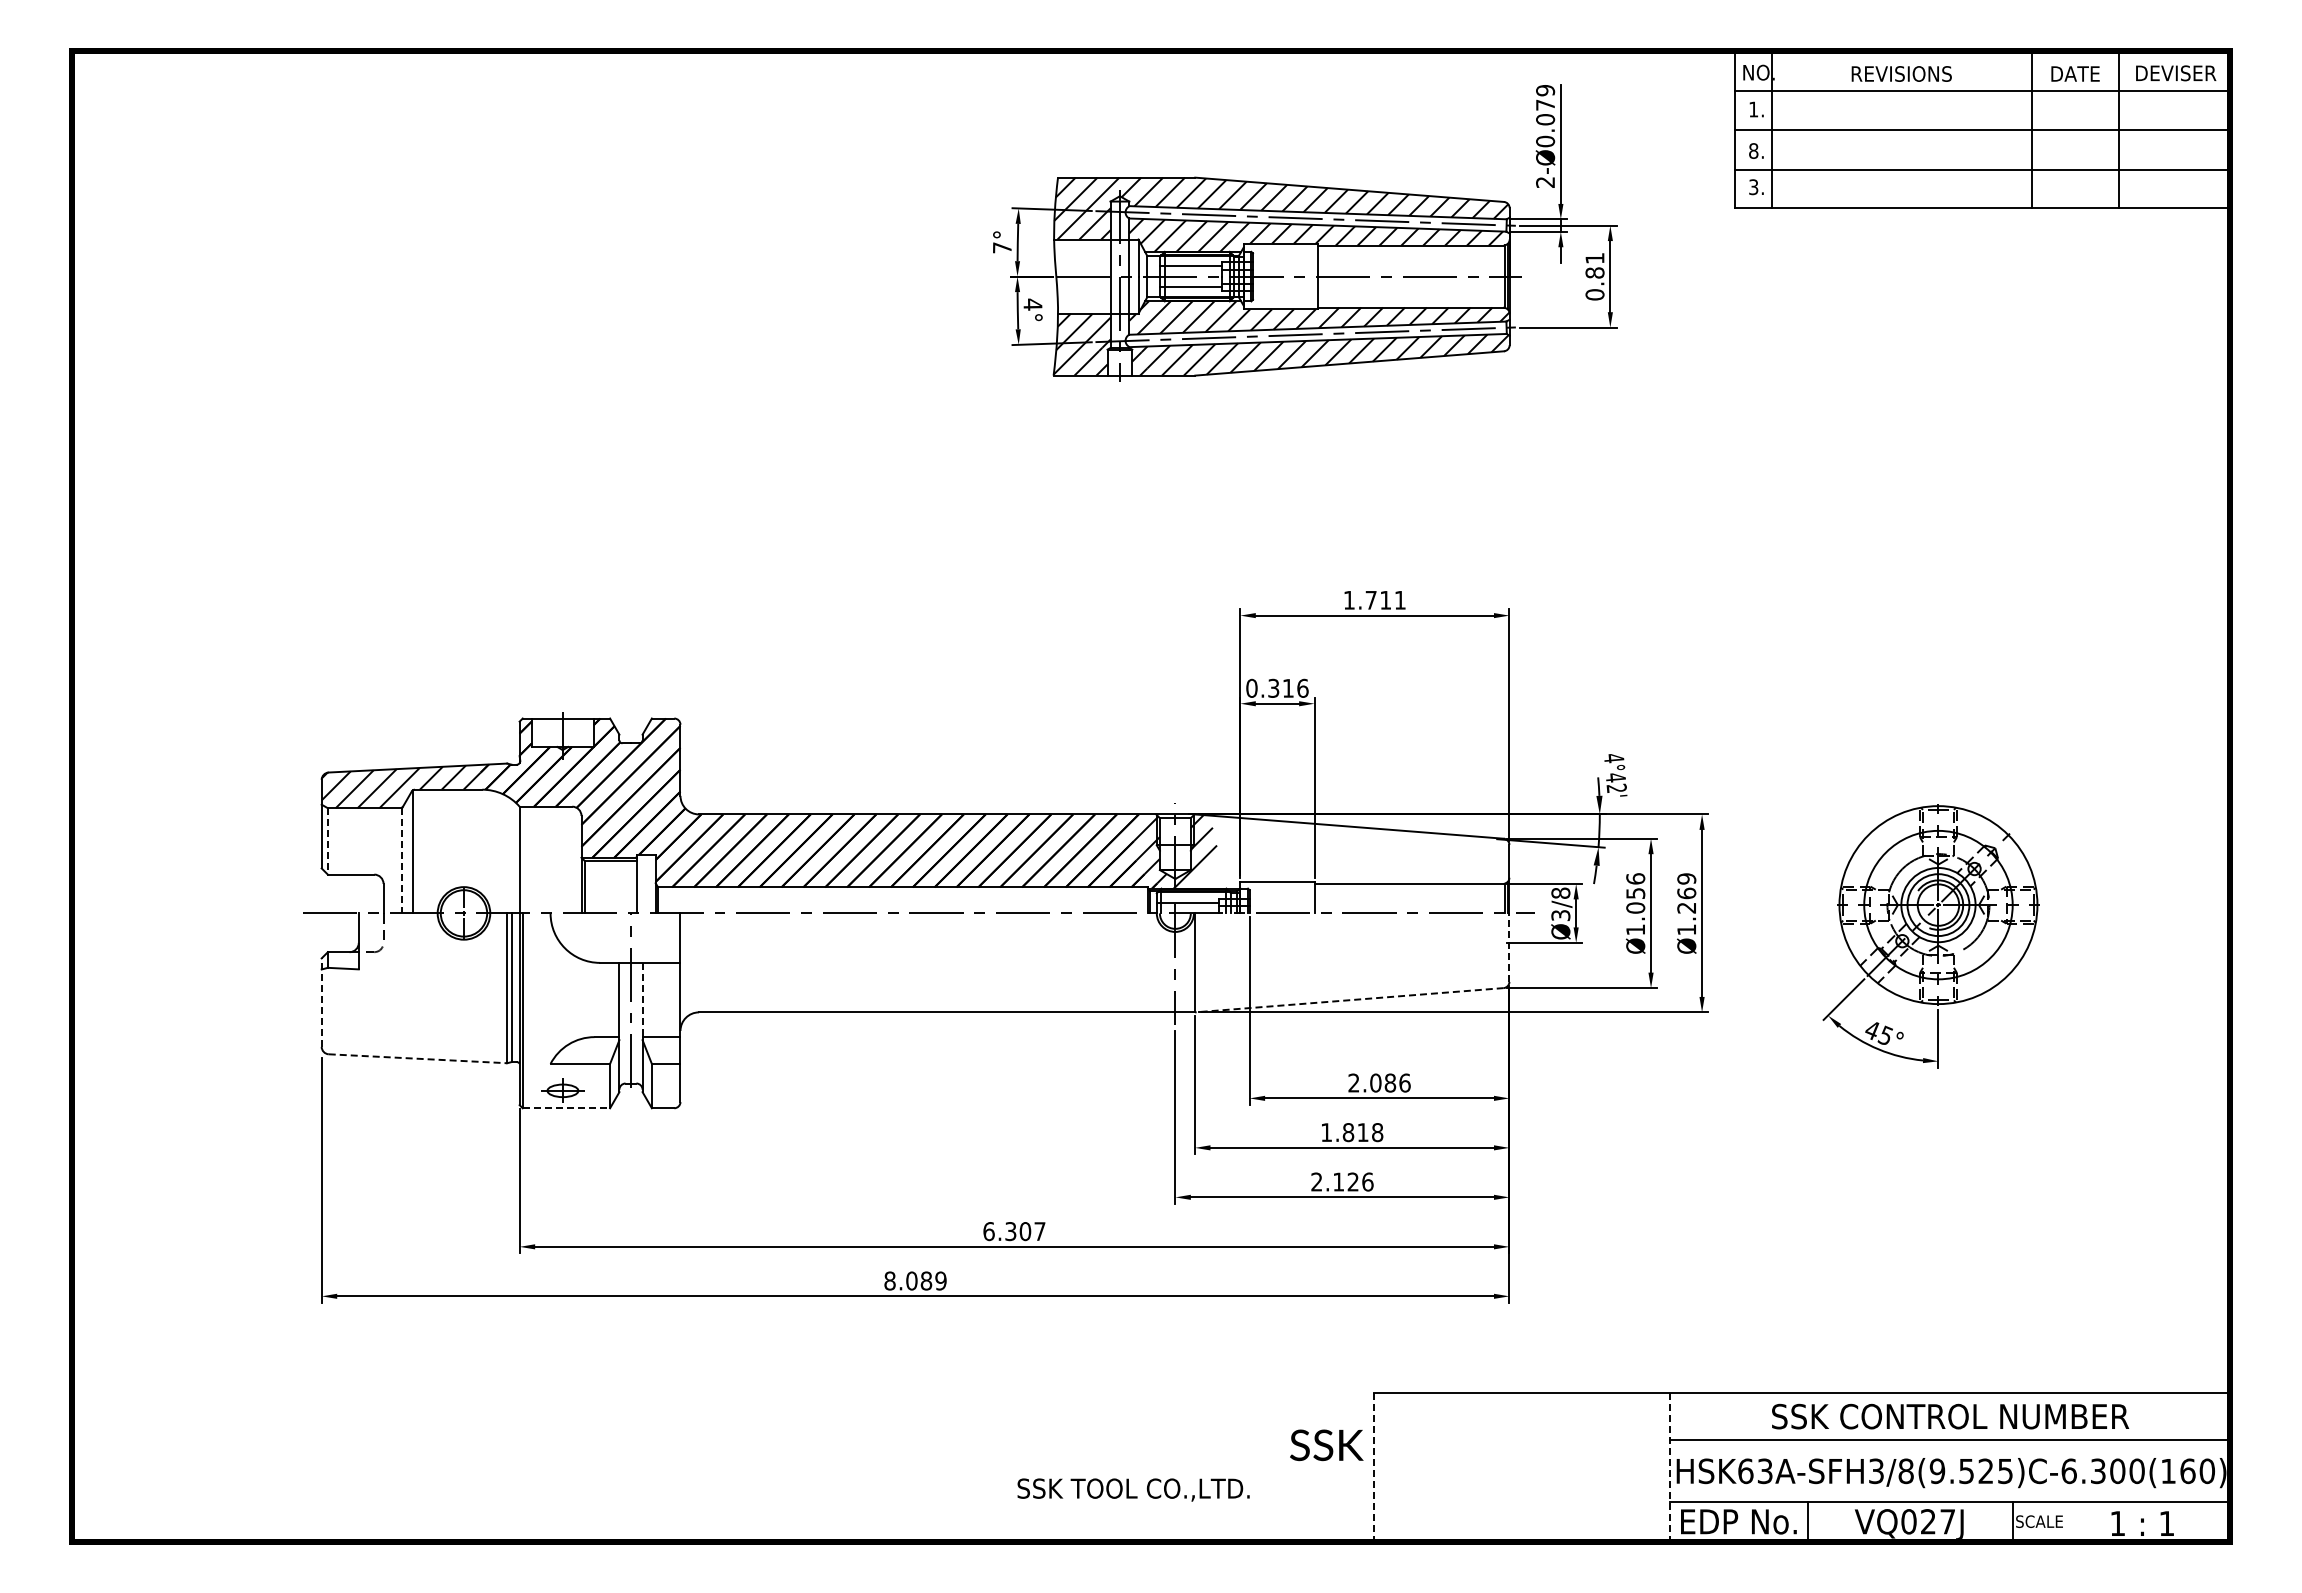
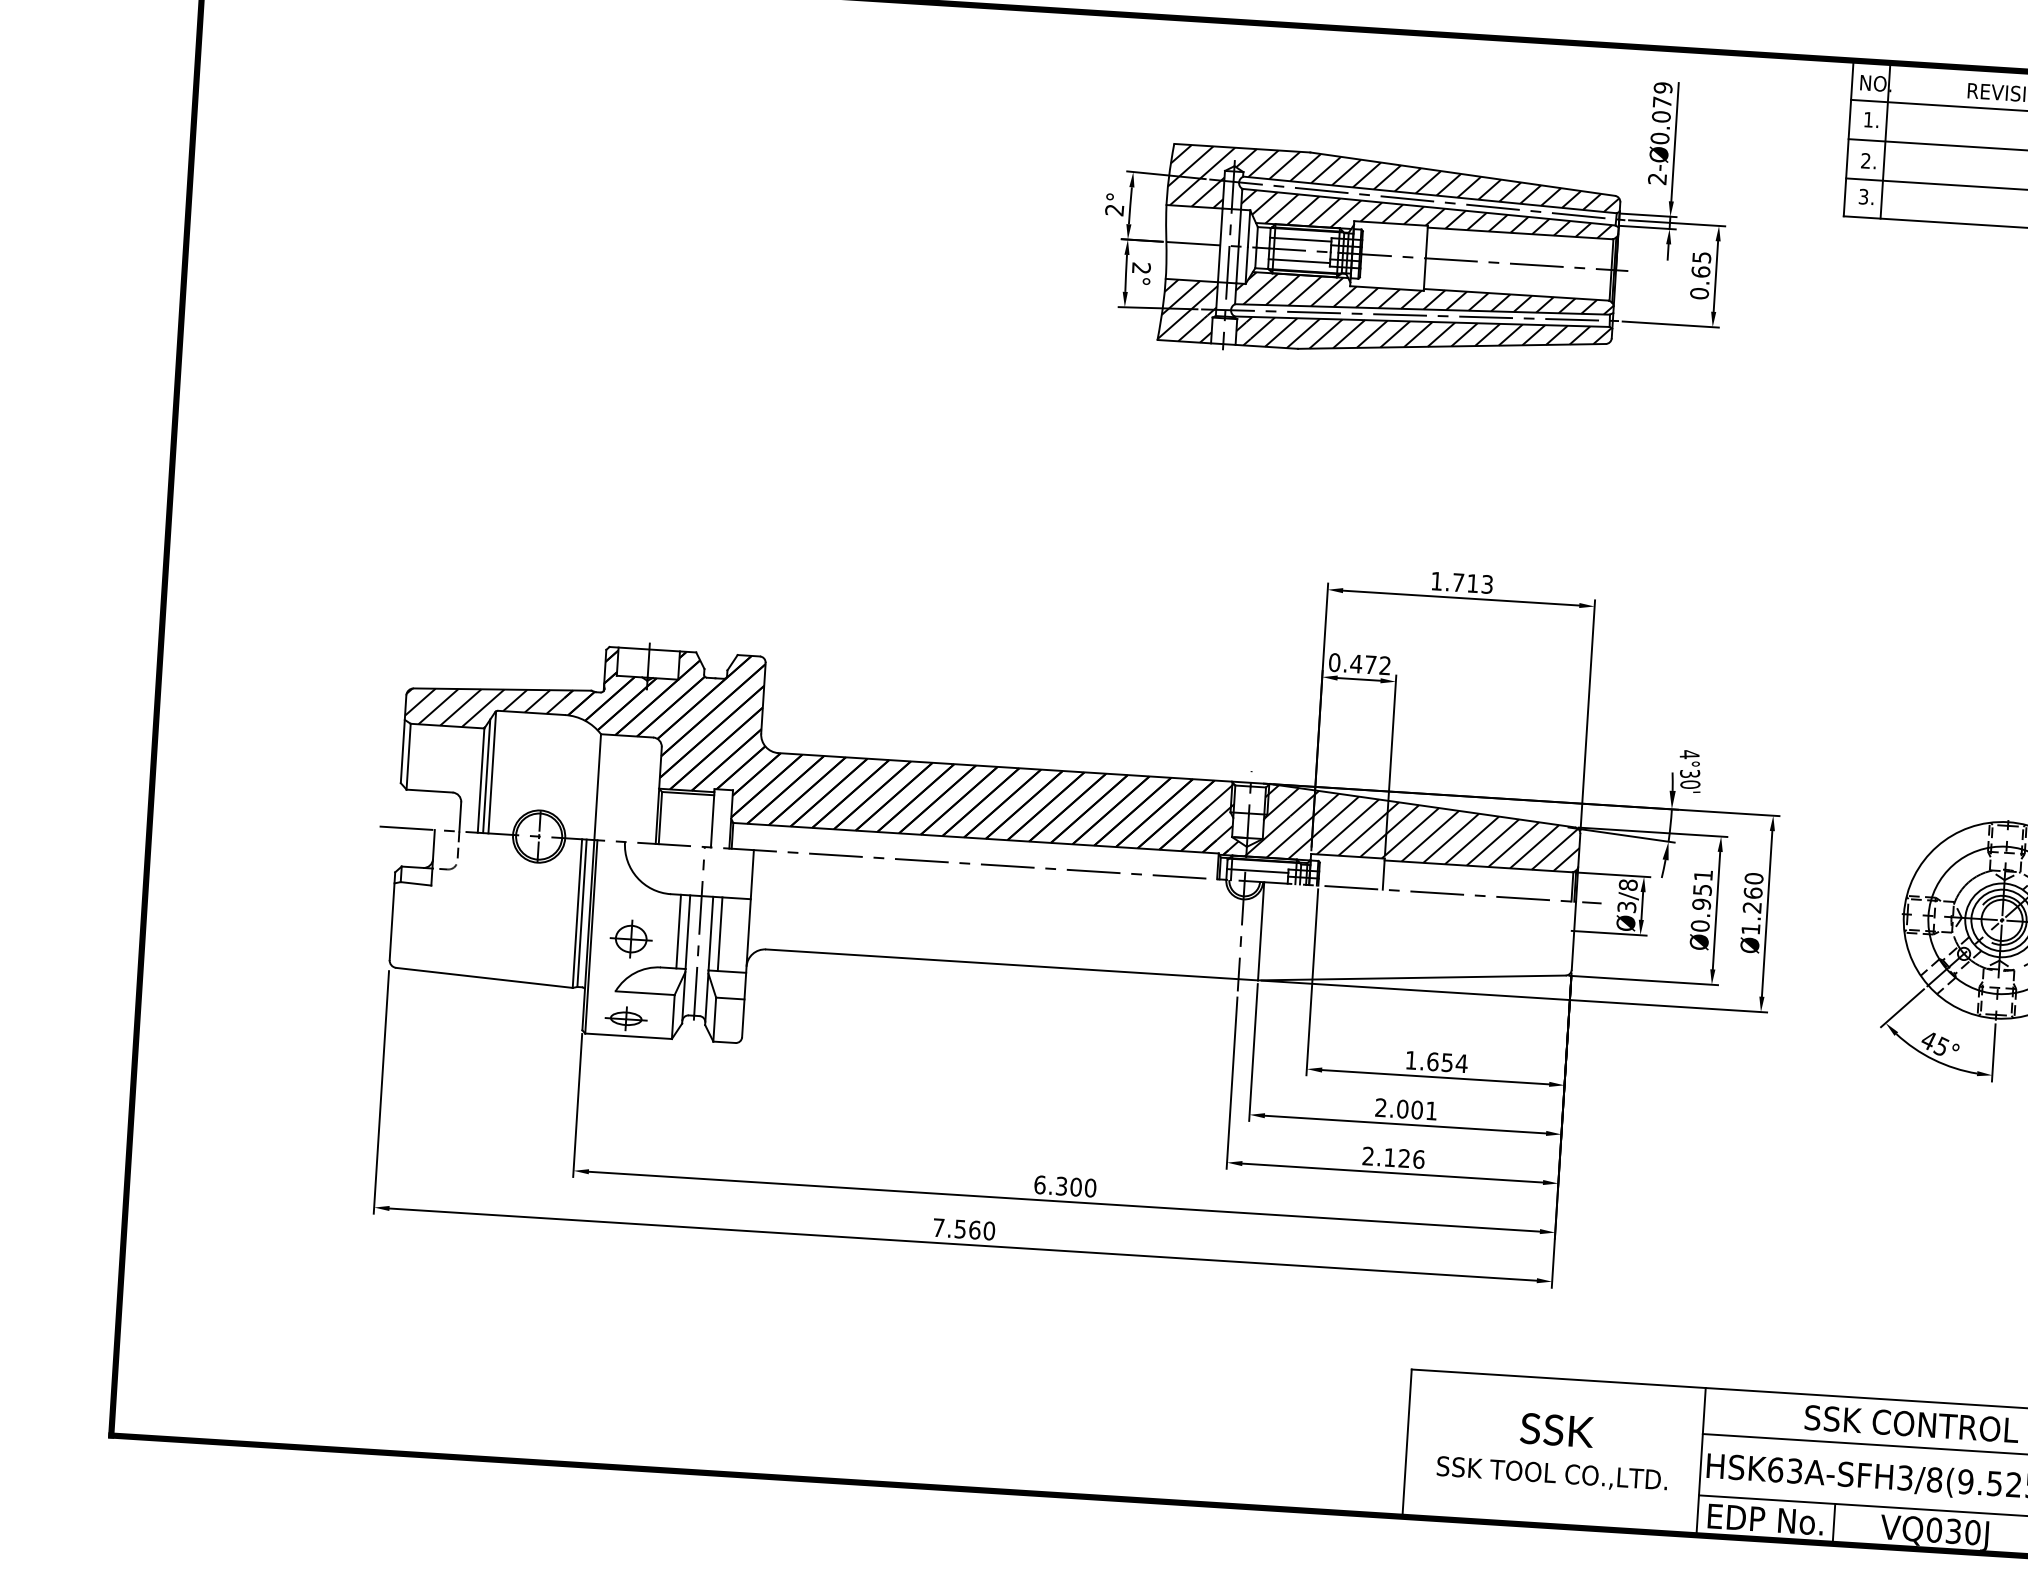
text: (1753, 150) -> (1865, 160), 8. -> 2.
text: (1001, 247) -> (1113, 209), 7° -> 2°
text: (1594, 265) -> (1700, 264), 0.81 -> 0.65
text: (1032, 304) -> (1141, 268), 4° -> 2°
text: (1399, 599) -> (1486, 583), 1.711 -> 1.713
text: (1287, 687) -> (1370, 663), 0.316 -> 0.472
text: (1615, 782) -> (1689, 778), 4°42' -> 4°30'
line: (327, 841) -> (408, 756), dashed -> solid
hatch: (1352, 851) -> (1424, 830), added
line: (407, 855) -> (486, 775), added
line: (402, 860) -> (481, 780), dashed -> solid
text: (1686, 878) -> (1753, 878), Ø1.269 -> Ø1.260
text: (1635, 904) -> (1701, 900), Ø1.056 -> Ø0.951
line: (1509, 947) -> (1574, 935), dashed -> solid
line: (610, 999) -> (679, 931), added
line: (651, 999) -> (719, 933), added
line: (642, 1000) -> (710, 934), dashed -> solid
line: (1349, 1000) -> (1412, 978), dashed -> solid
line: (321, 1002) -> (392, 916), dashed -> solid
part: (562, 1010) -> (630, 939), added
line: (418, 1058) -> (484, 977), dashed -> solid
text: (1379, 1082) -> (1436, 1061), 2.086 -> 1.654
line: (566, 1108) -> (628, 1036), dashed -> solid
text: (1352, 1132) -> (1406, 1109), 1.818 -> 2.001
text: (1039, 1231) -> (1090, 1188), 6.307 -> 6.300
text: (915, 1280) -> (964, 1228), 8.089 -> 7.560
text: (1326, 1445) -> (1556, 1430), moved
line: (1373, 1468) -> (1406, 1443), dashed -> solid
line: (1670, 1468) -> (1701, 1462), dashed -> solid
text: (1133, 1489) -> (1552, 1473), moved
text: (1938, 1521) -> (1963, 1531), VQ027J -> VQ030J

